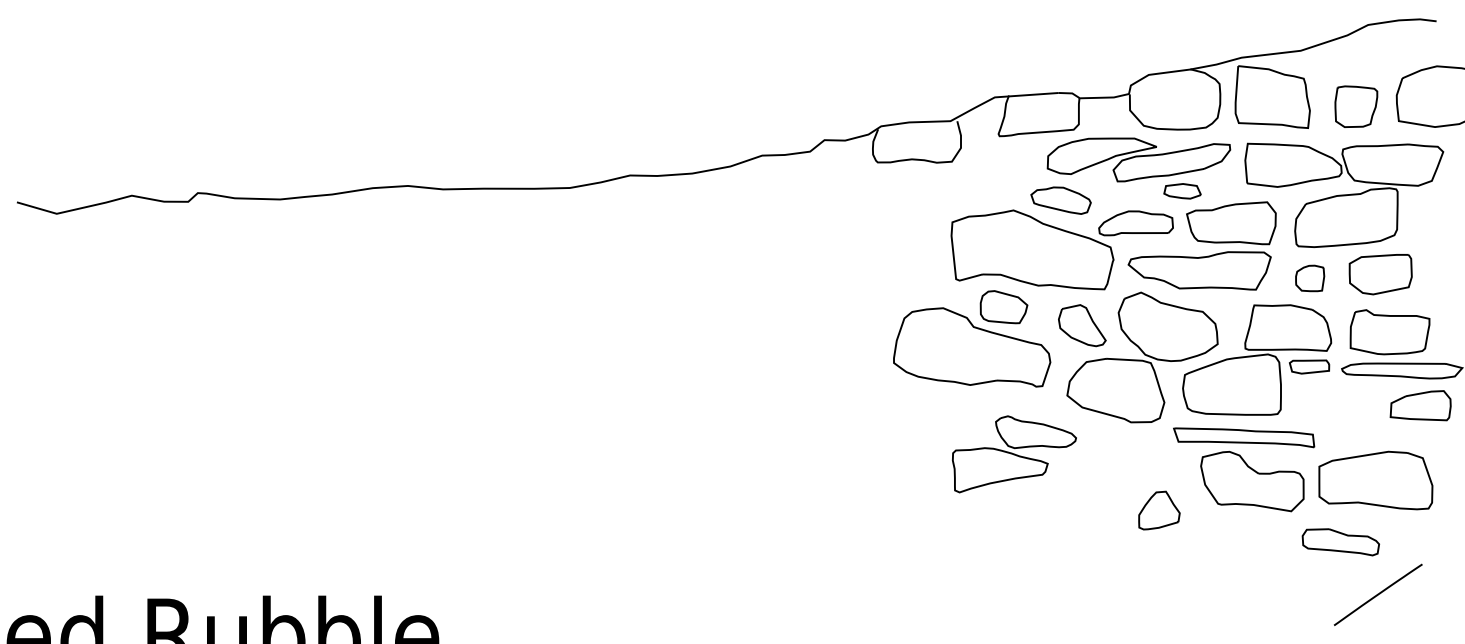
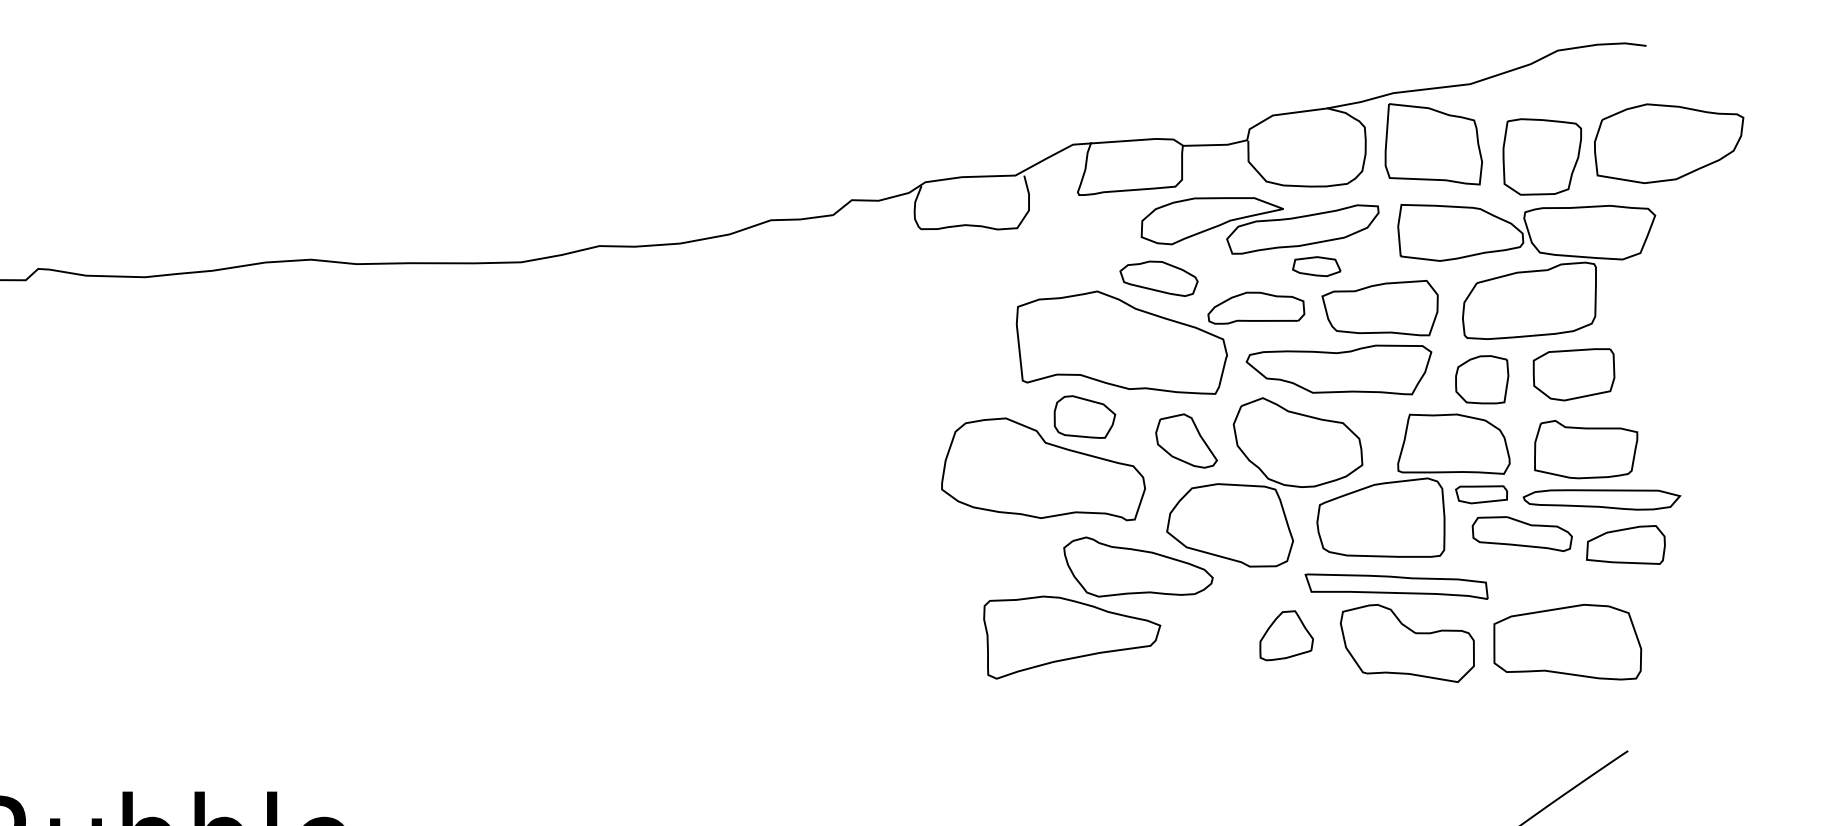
part: (1356, 106) -> (1542, 156), size x1.43
part: (1310, 278) -> (1482, 379), size x1.43
part: (1014, 454) -> (1098, 608), size x1.43
part: (1159, 510) -> (1286, 635), moved
part: (1340, 542) -> (1521, 534), moved

